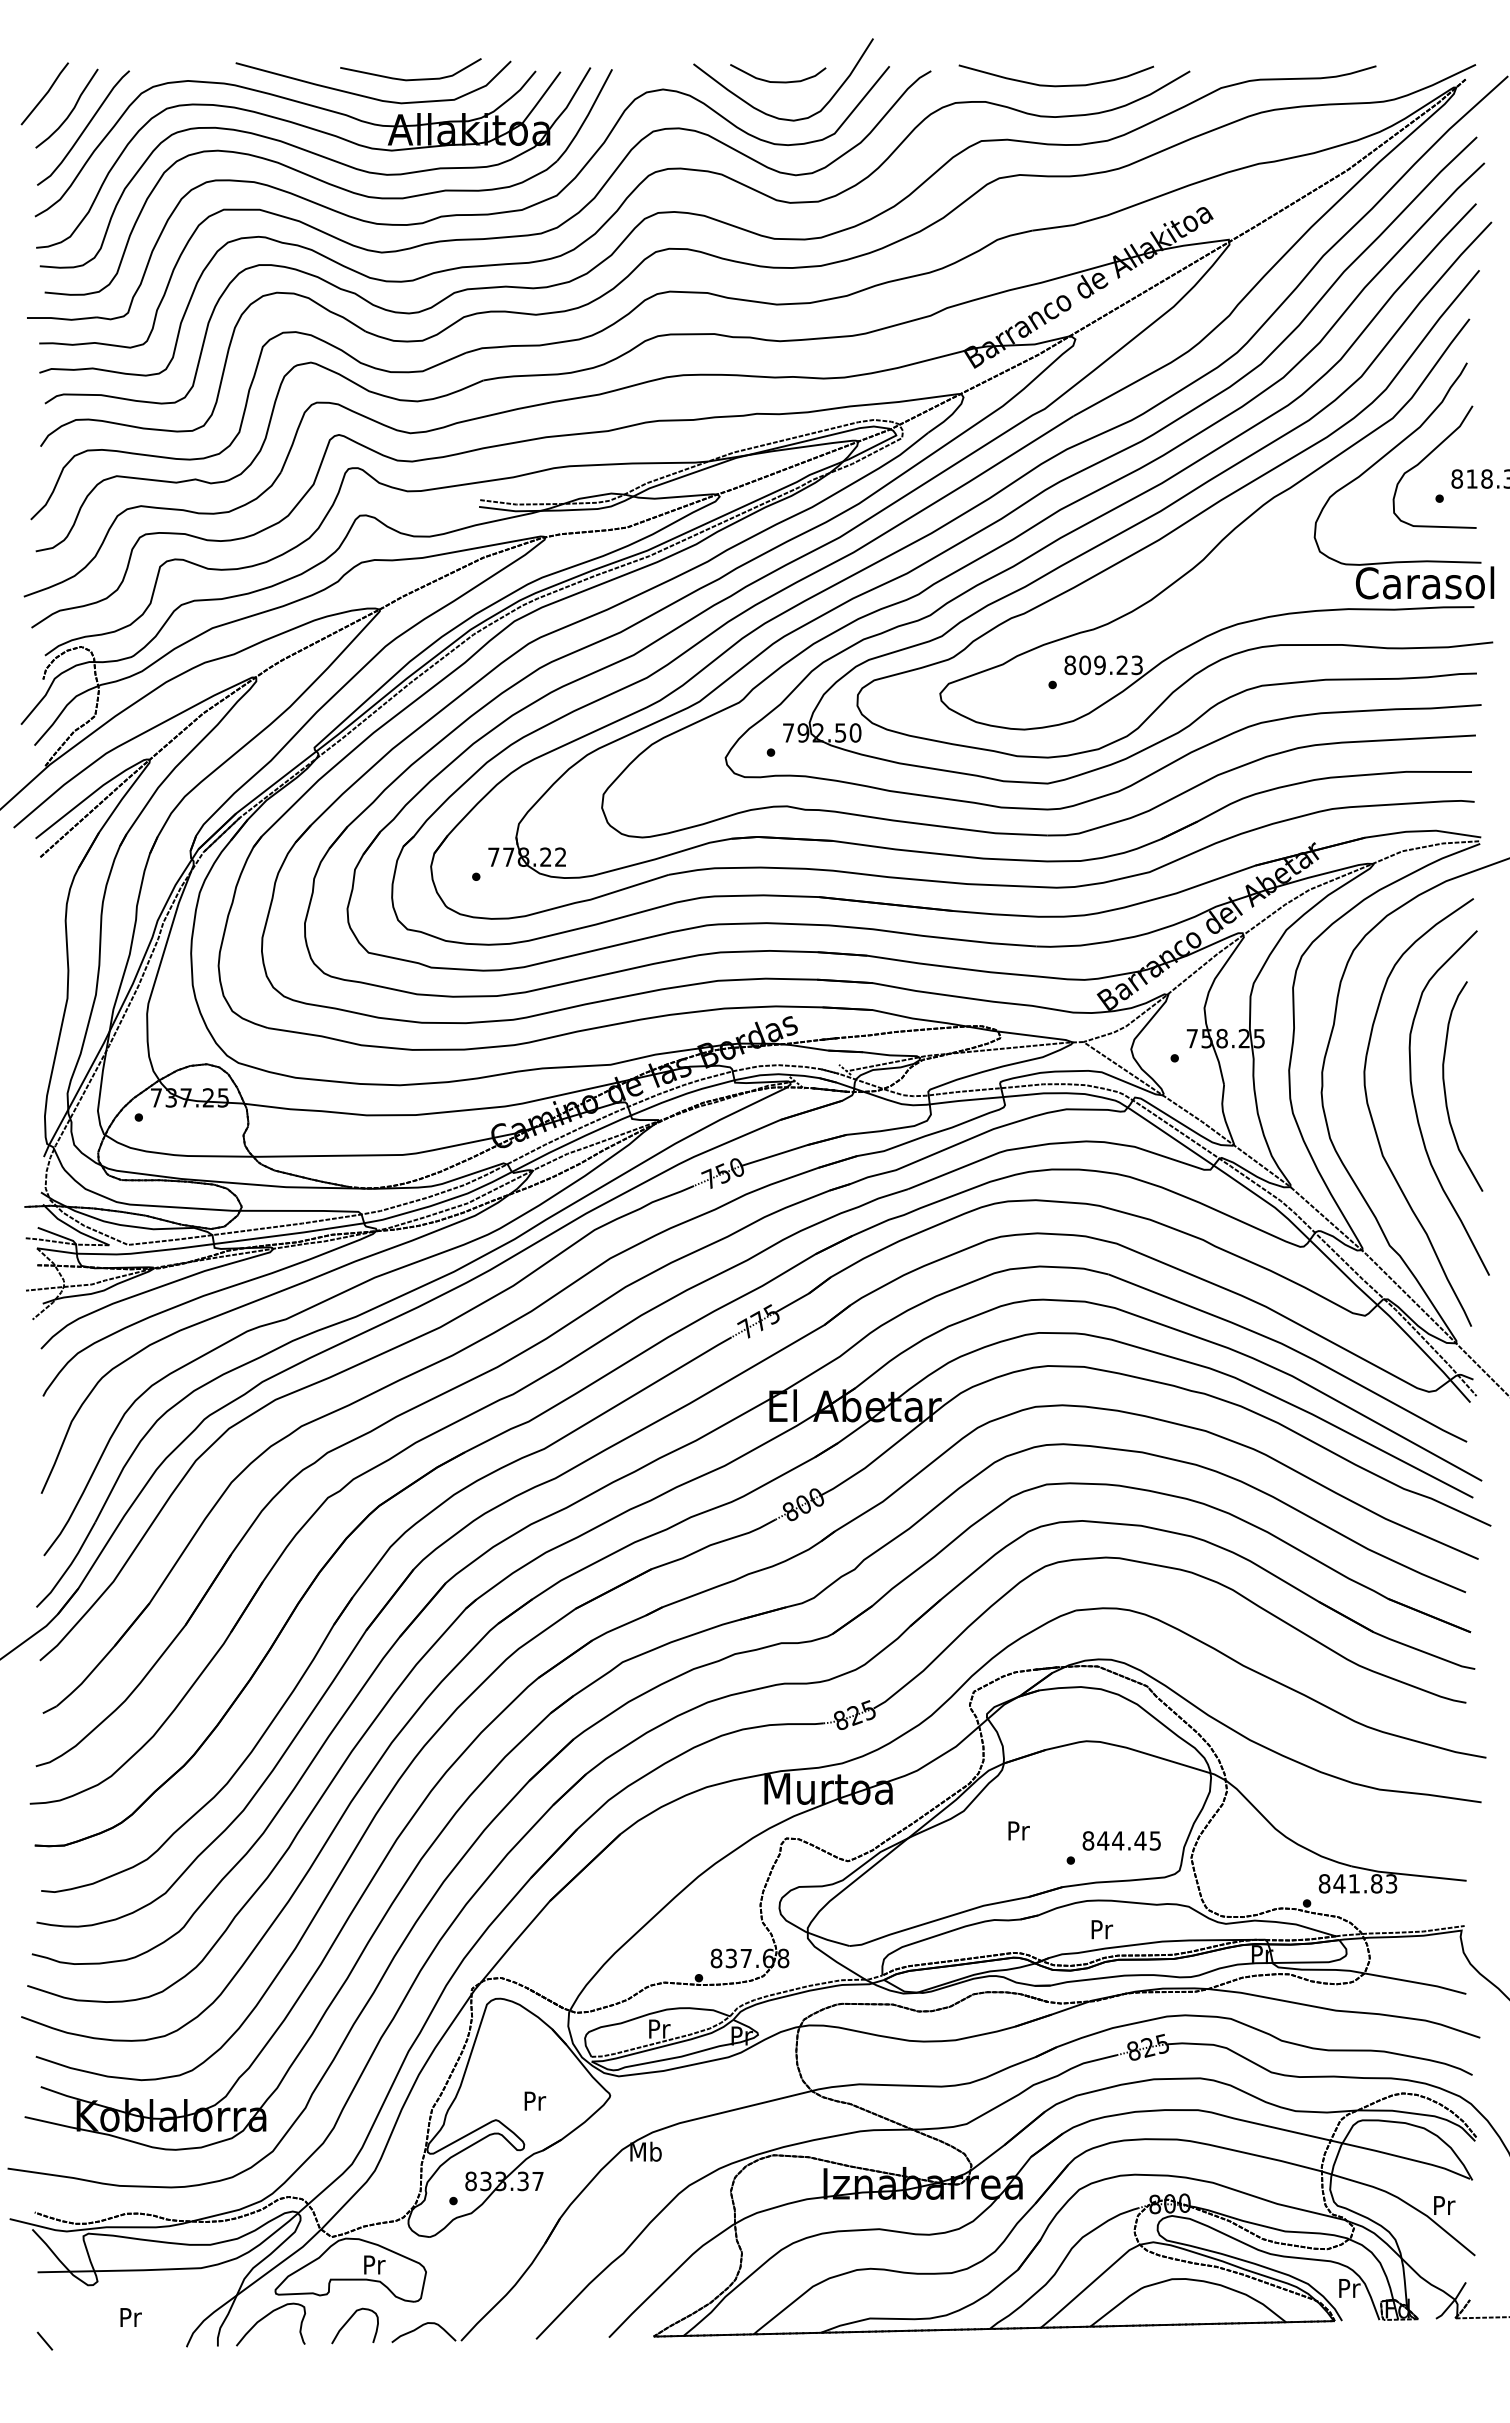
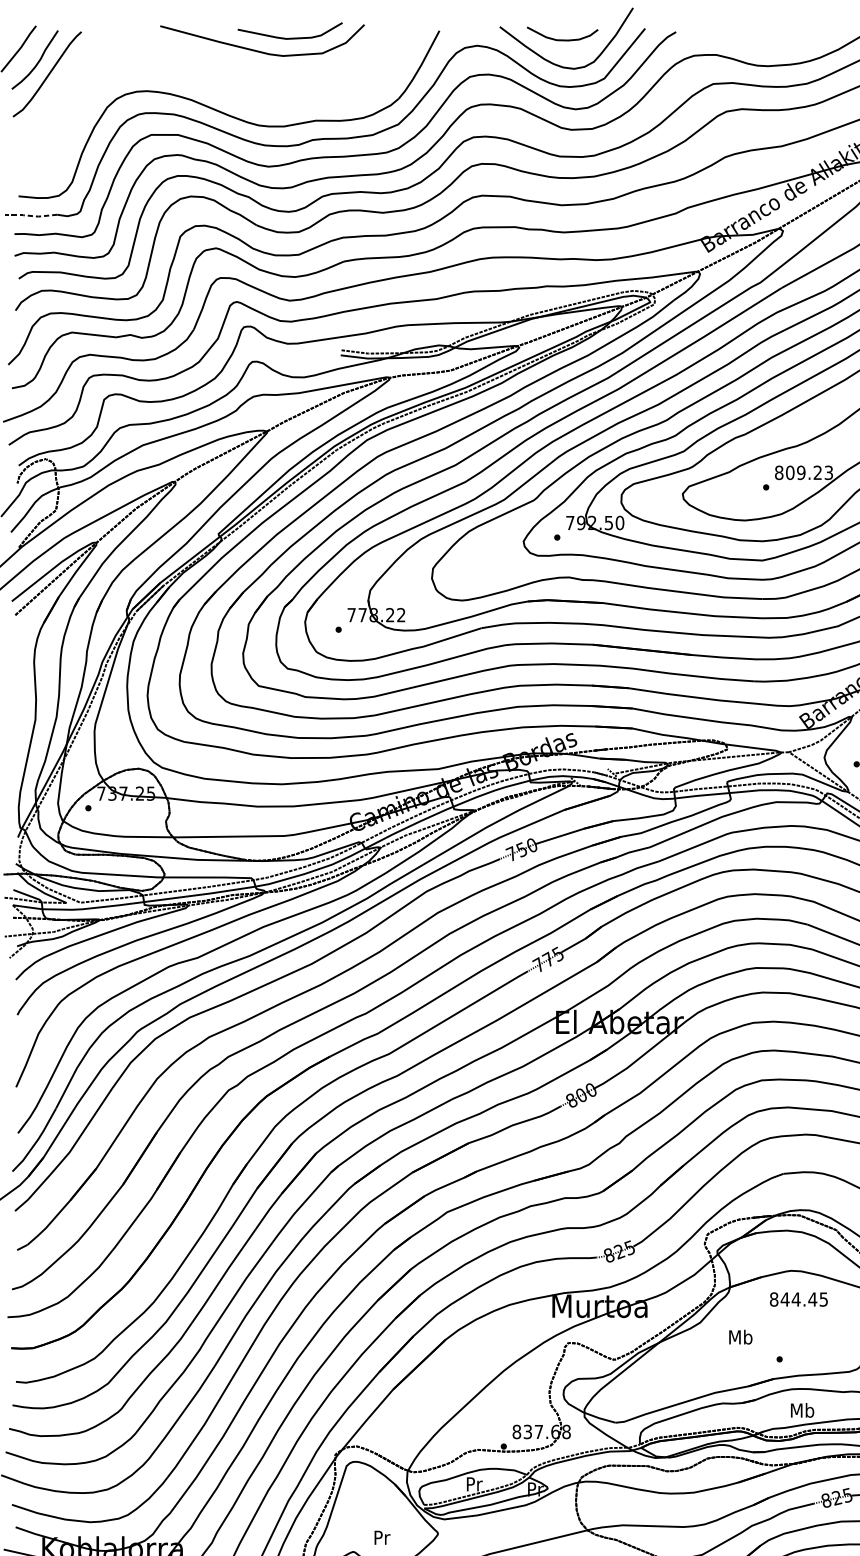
curve: (1056, 85) -> (769, 42), removed
part: (316, 155) -> (220, 94), removed
line: (61, 318) -> (31, 215), solid -> dashed
text: (1018, 1830) -> (740, 1337), Pr -> Mb
text: (1121, 1840) -> (798, 1299), moved
text: (1101, 1929) -> (802, 1410), Pr -> Mb

